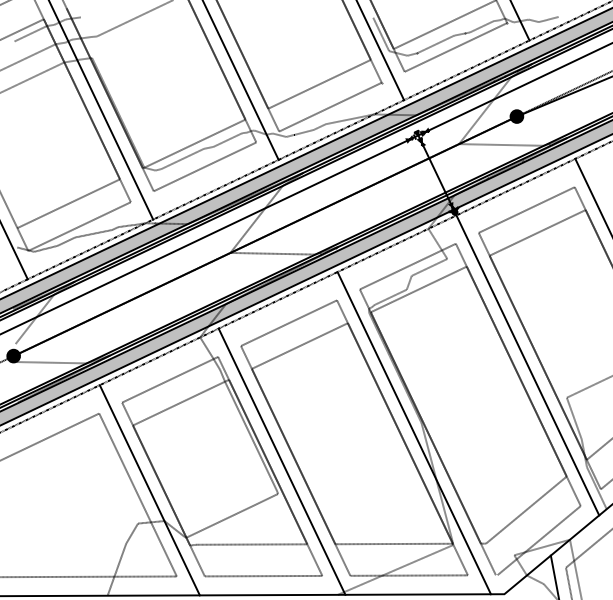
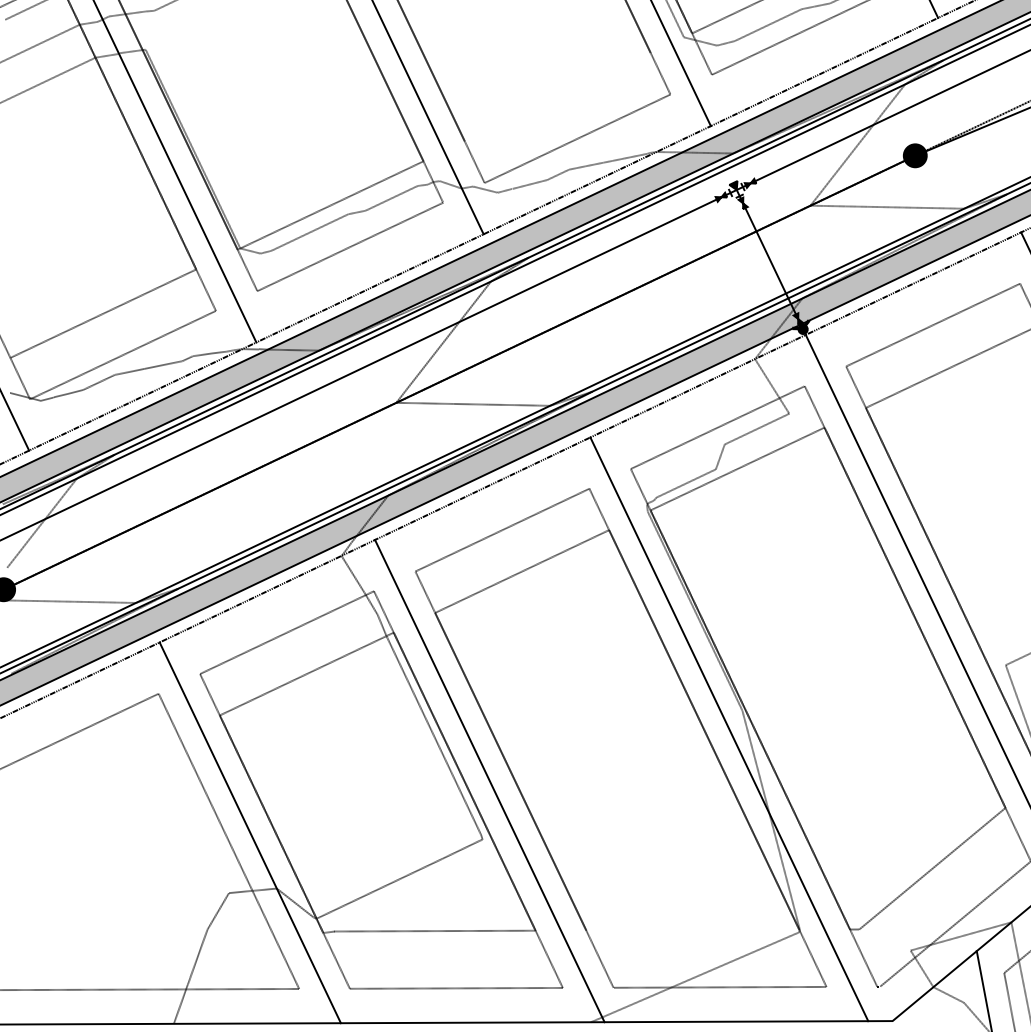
line: (319, 83) -> (557, 95), removed
line: (393, 543) -> (691, 929), removed

